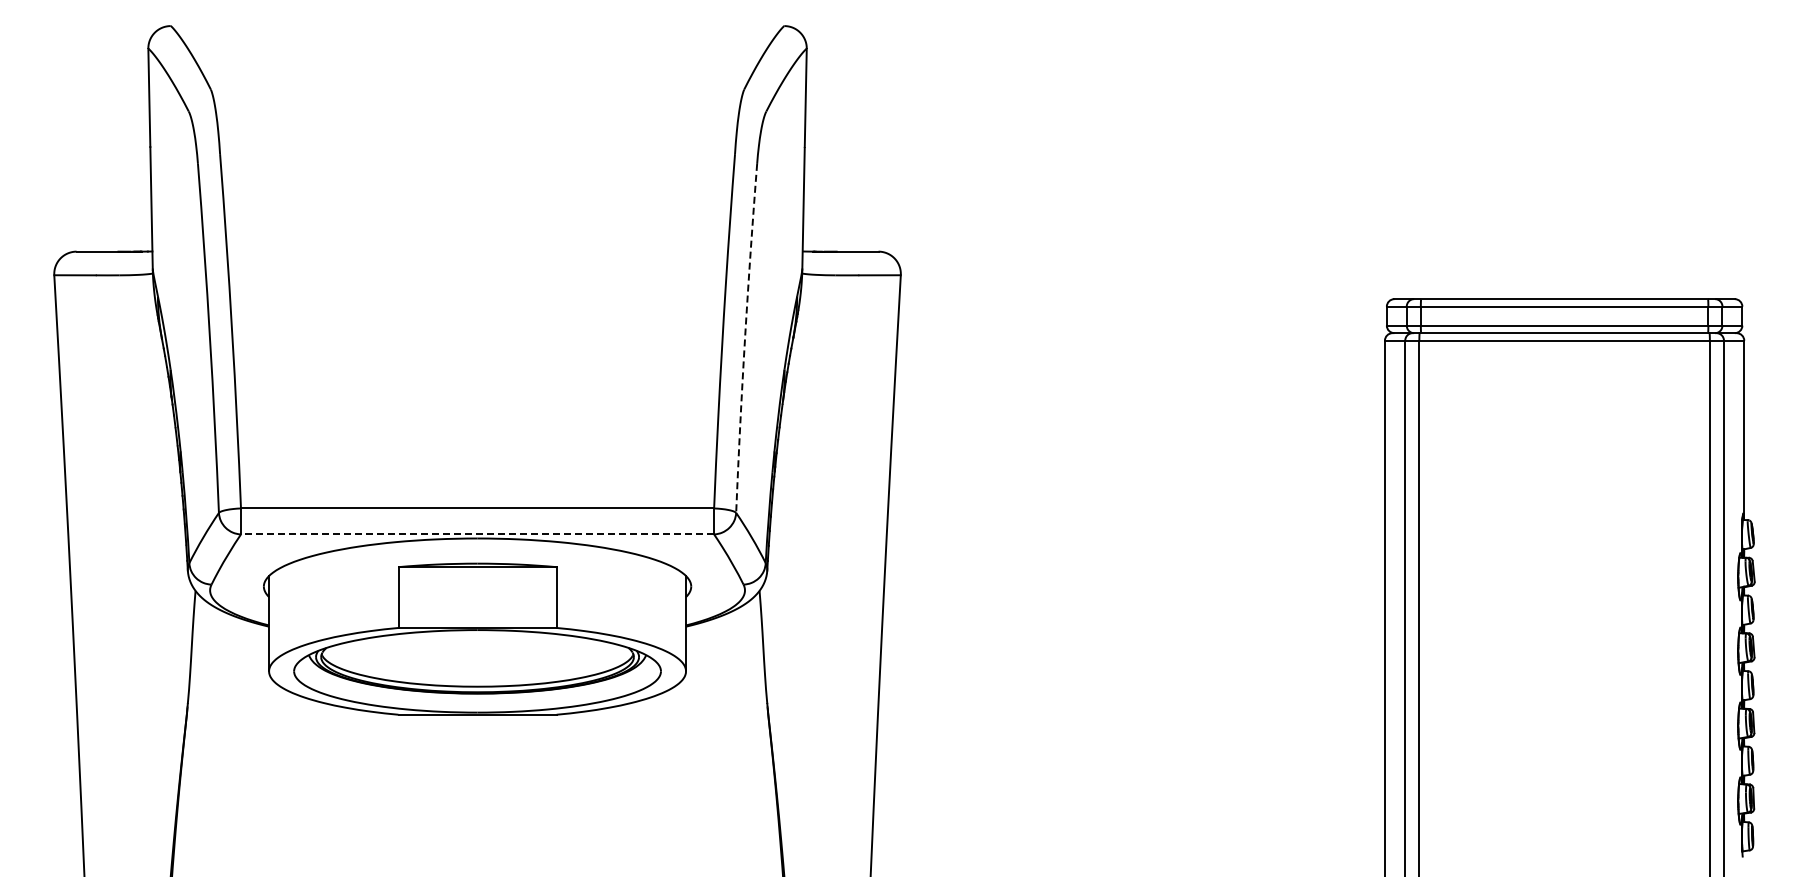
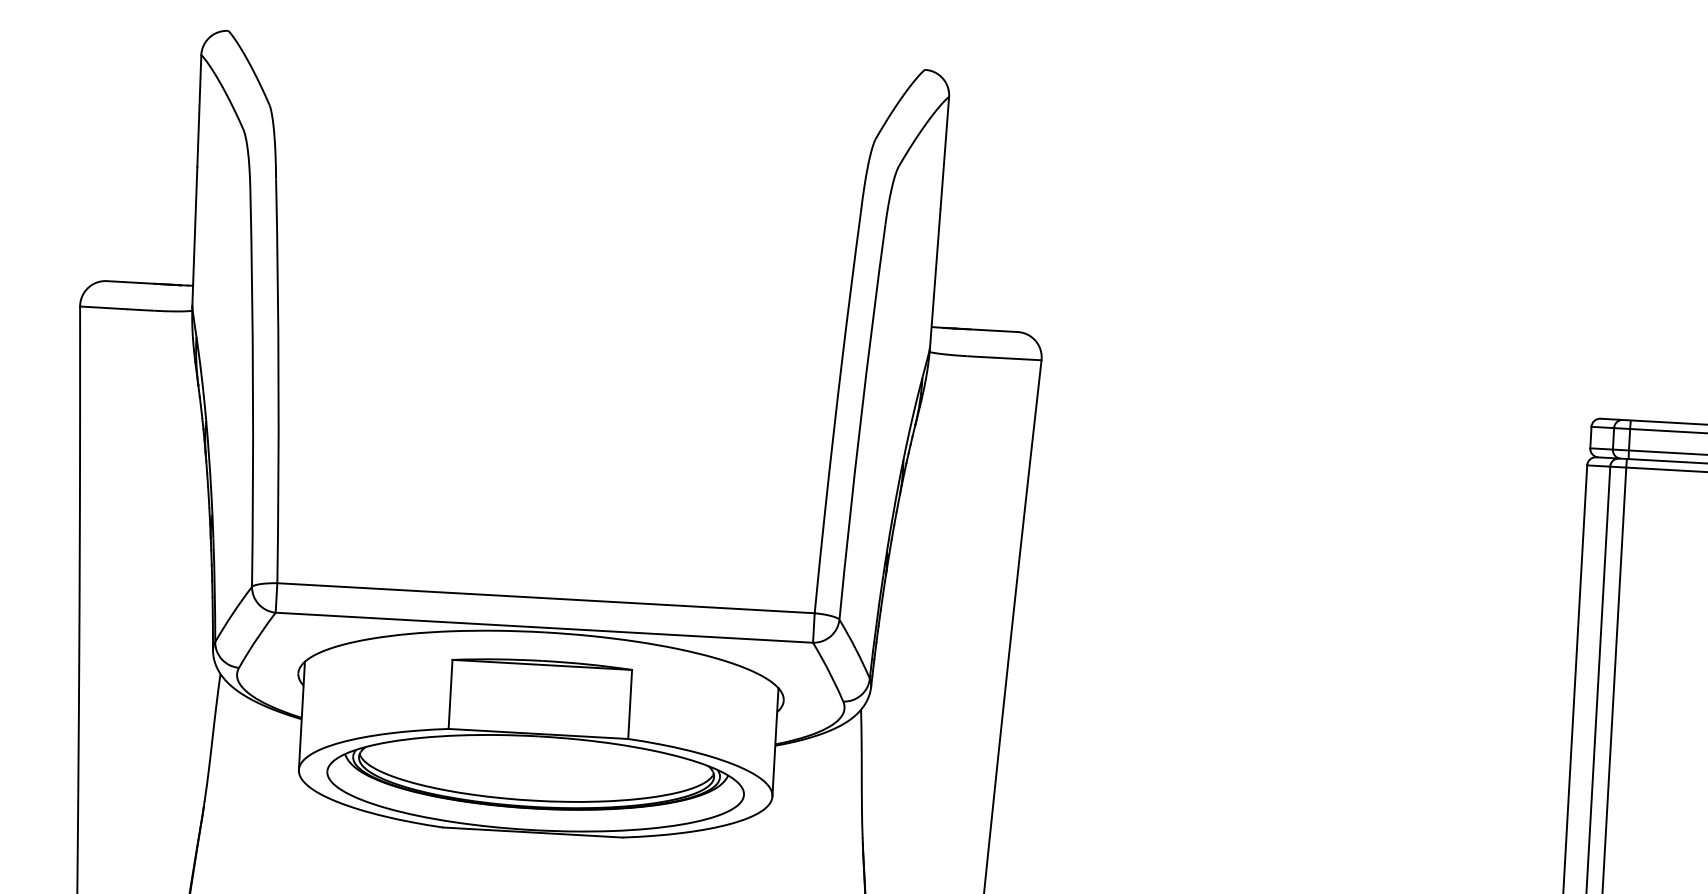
arc: (745, 338) -> (861, 422), dashed -> solid
line: (477, 534) -> (544, 627), dashed -> solid

